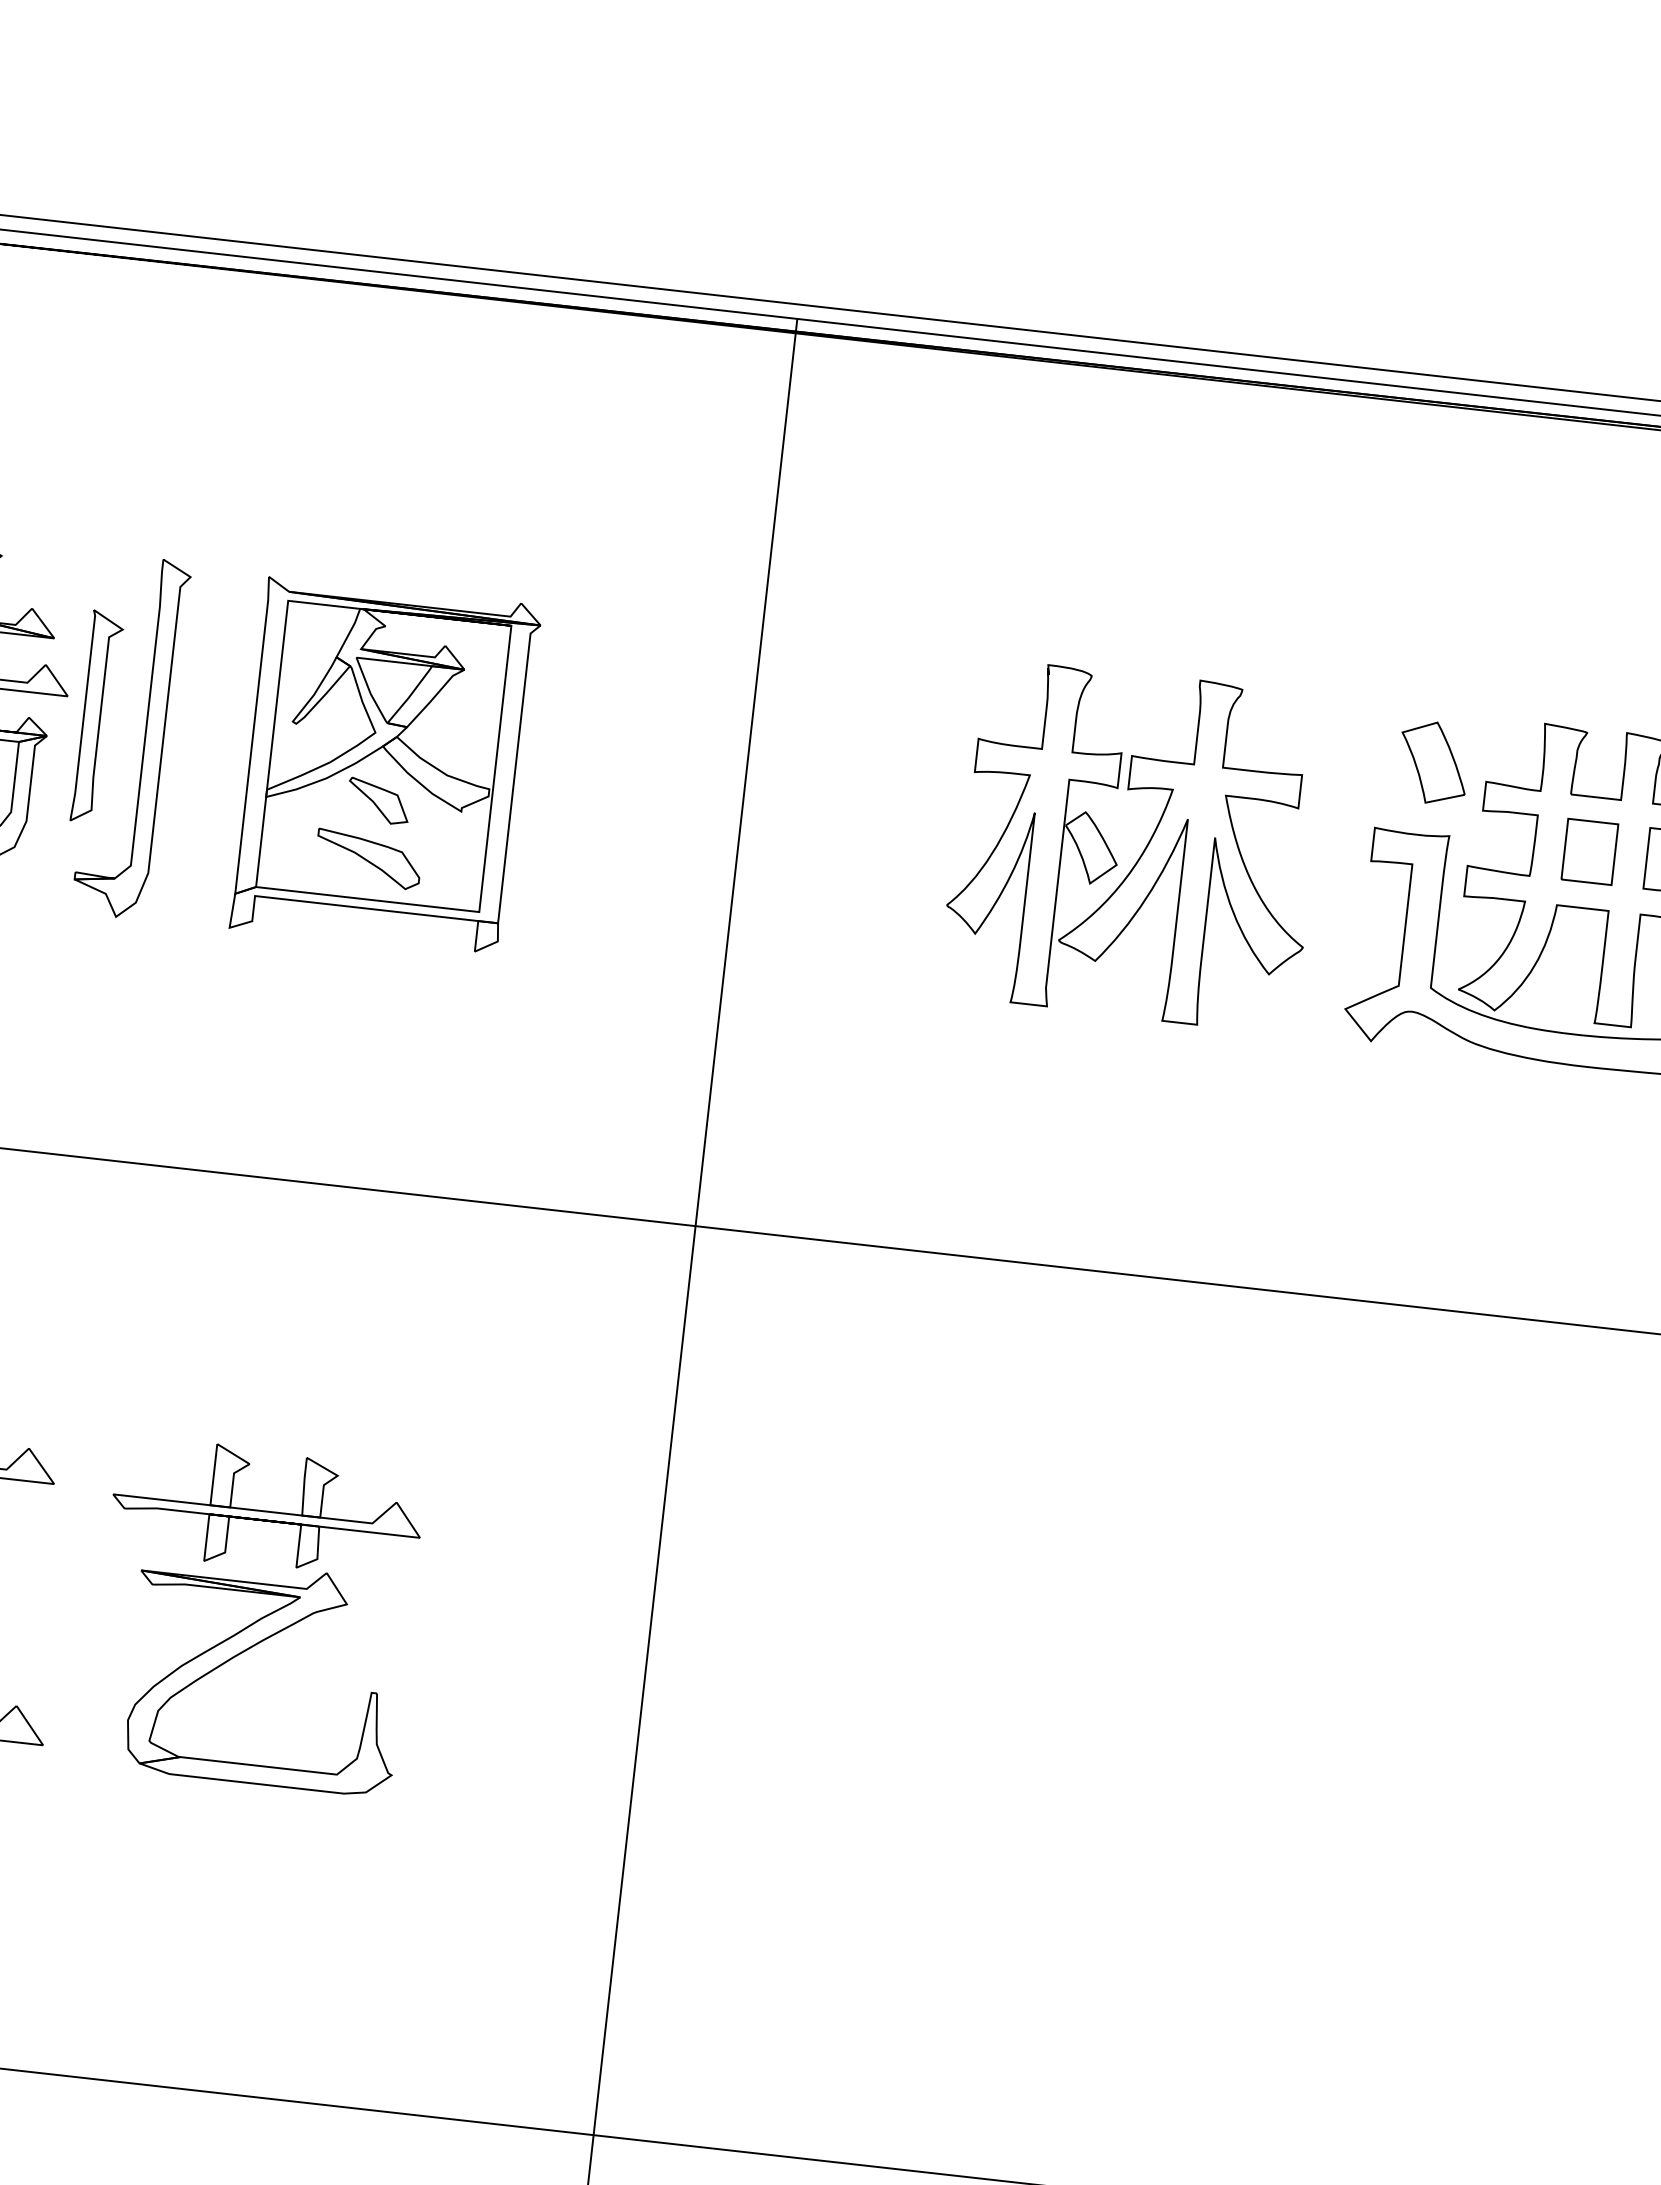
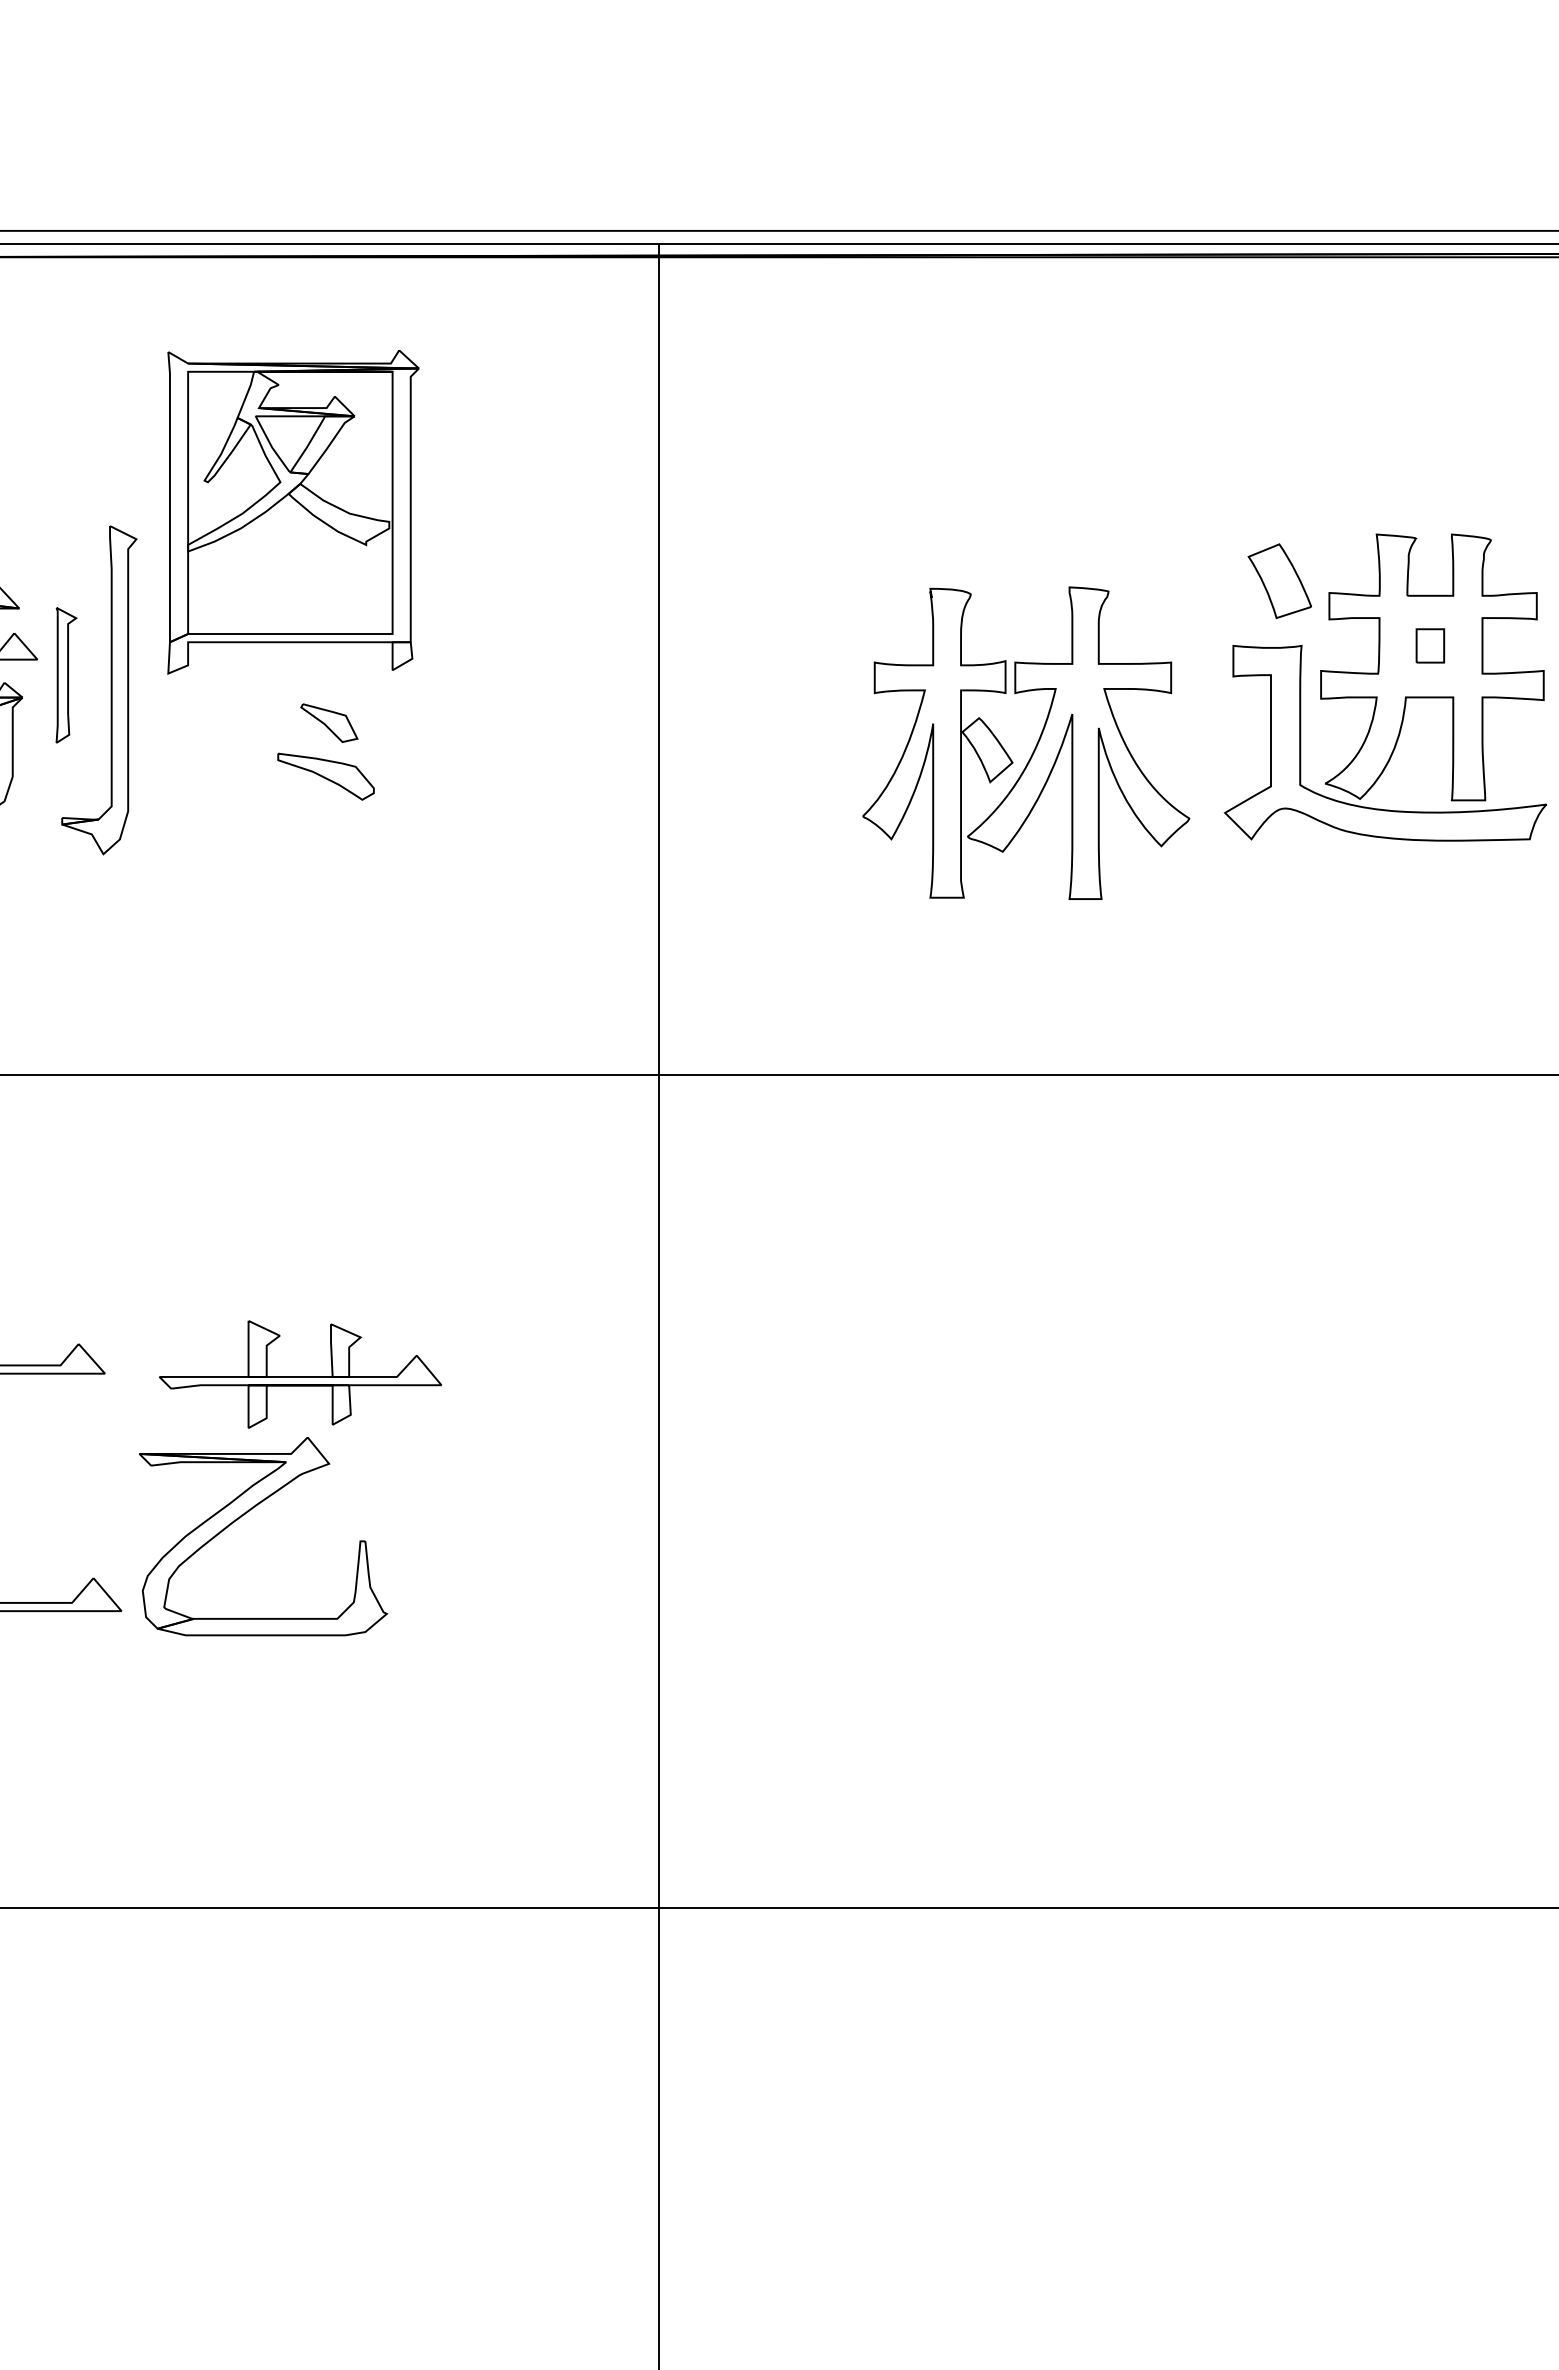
part: (97, 717) -> (66, 675), size x0.7
part: (385, 767) -> (293, 512), moved
part: (1143, 848) -> (1035, 745), moved
part: (1590, 851) -> (1430, 645), size x0.6
part: (252, 1647) -> (248, 1512), moved

